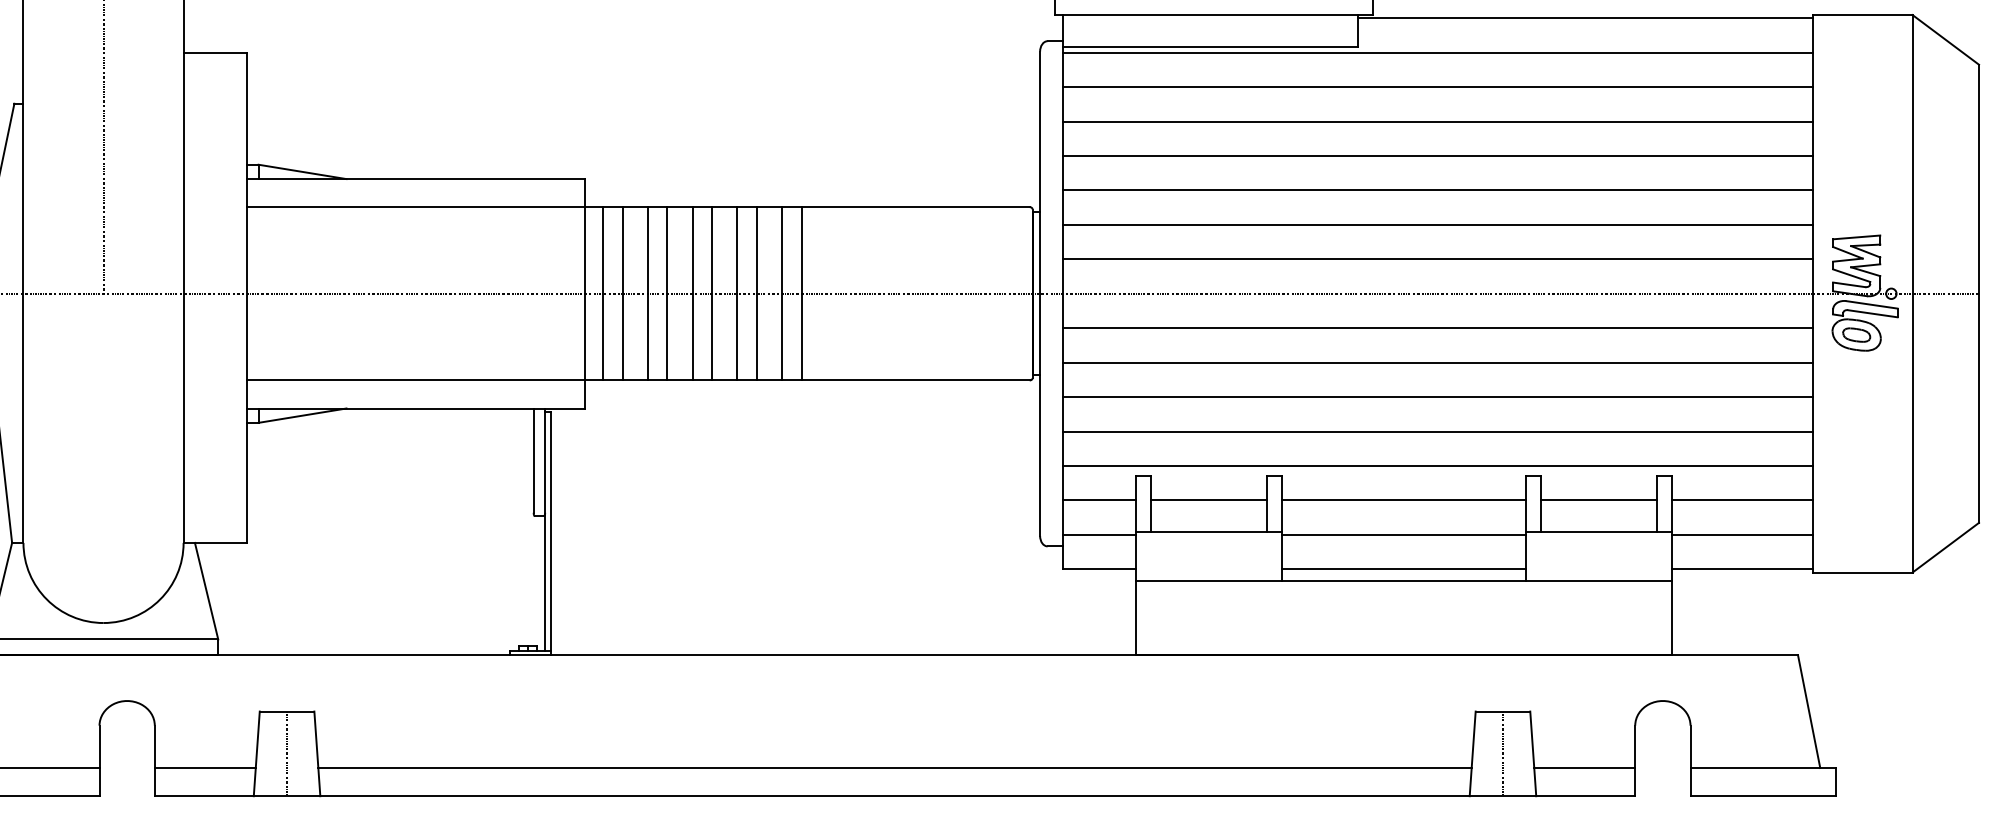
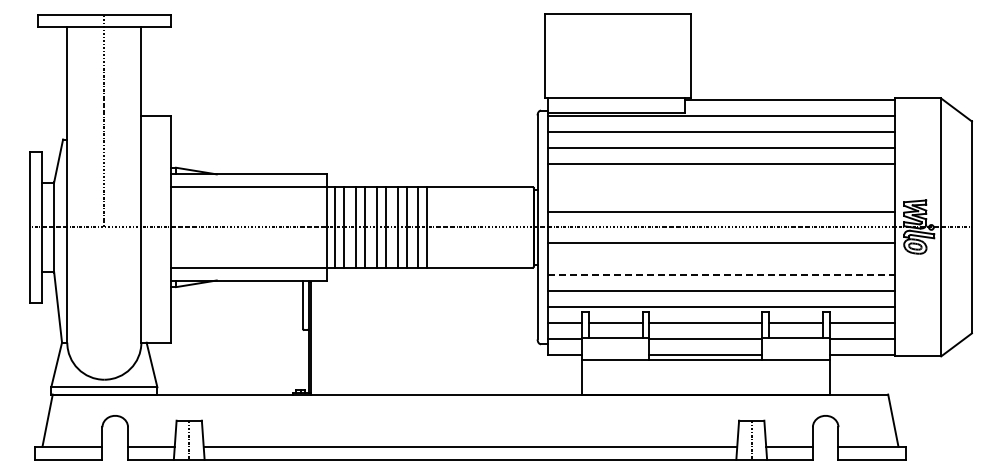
line: (1437, 190) -> (721, 179), removed
line: (1437, 224) -> (721, 195), removed
line: (1437, 363) -> (721, 259), removed
line: (1437, 397) -> (721, 275), solid -> dashed

